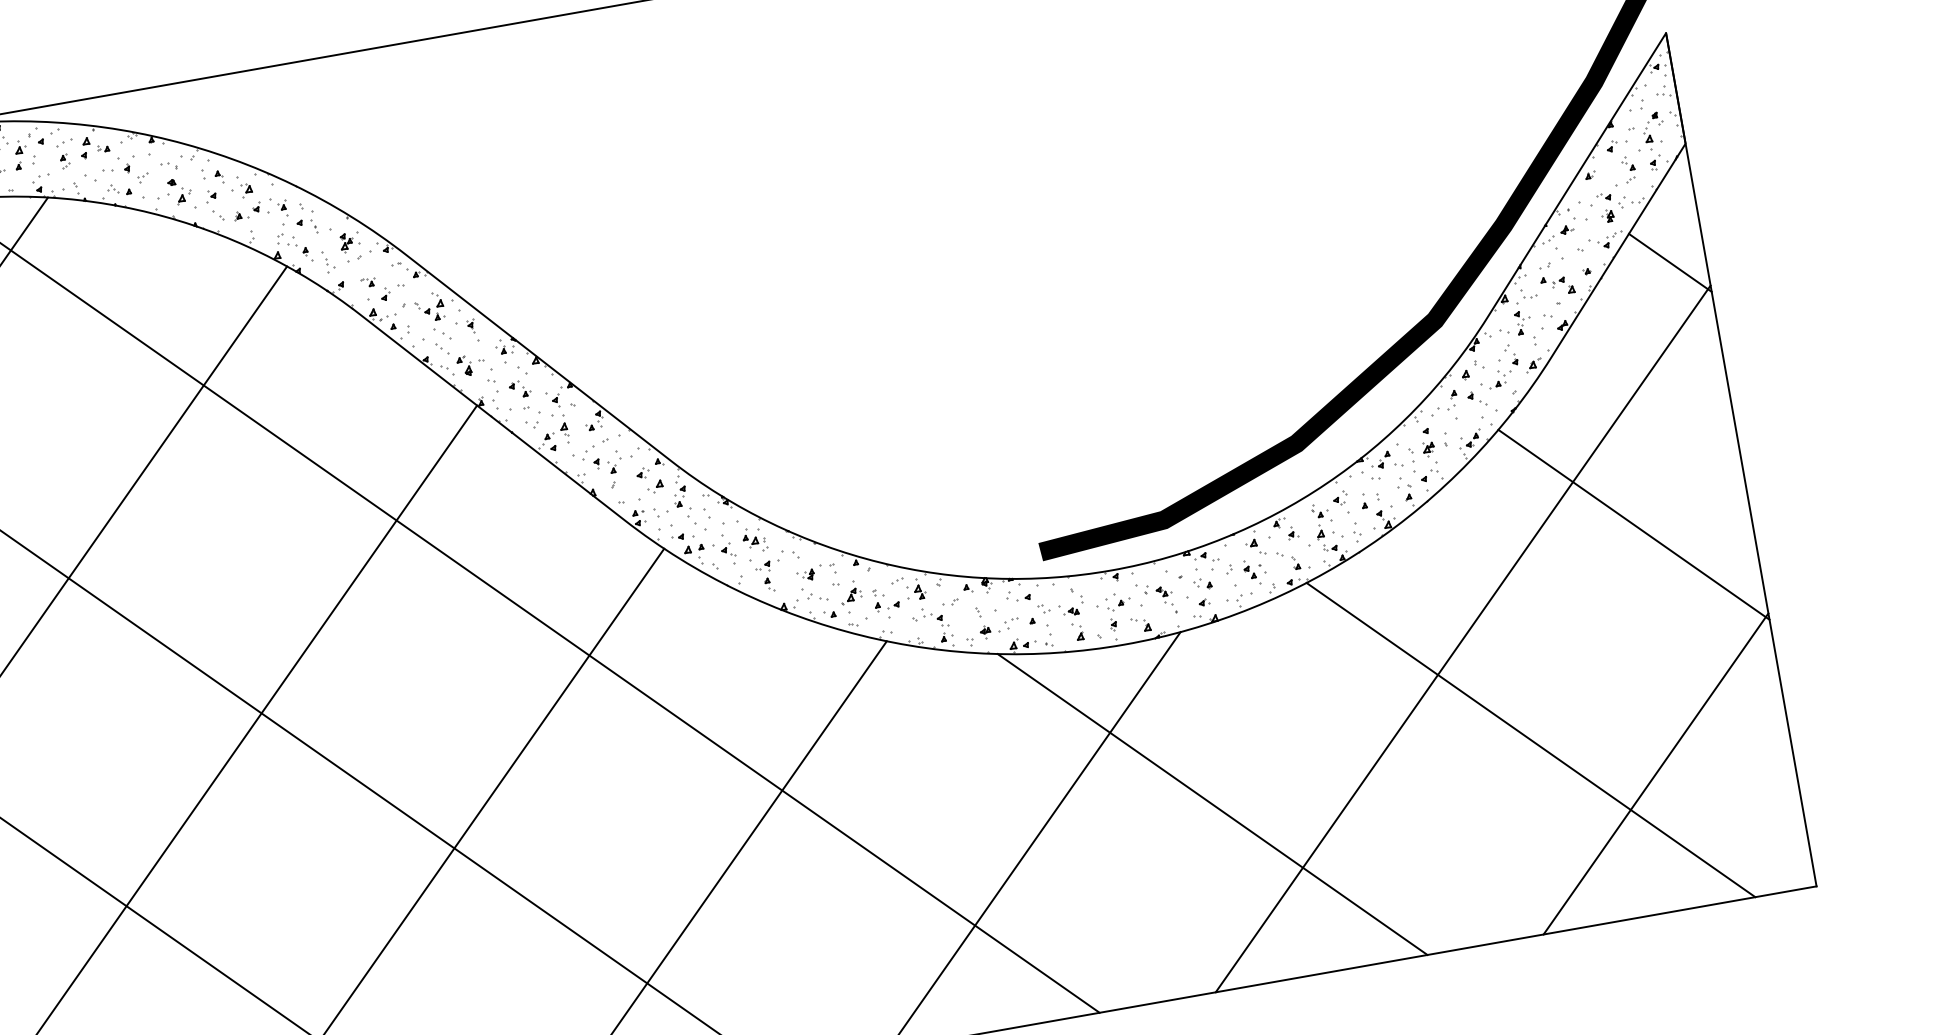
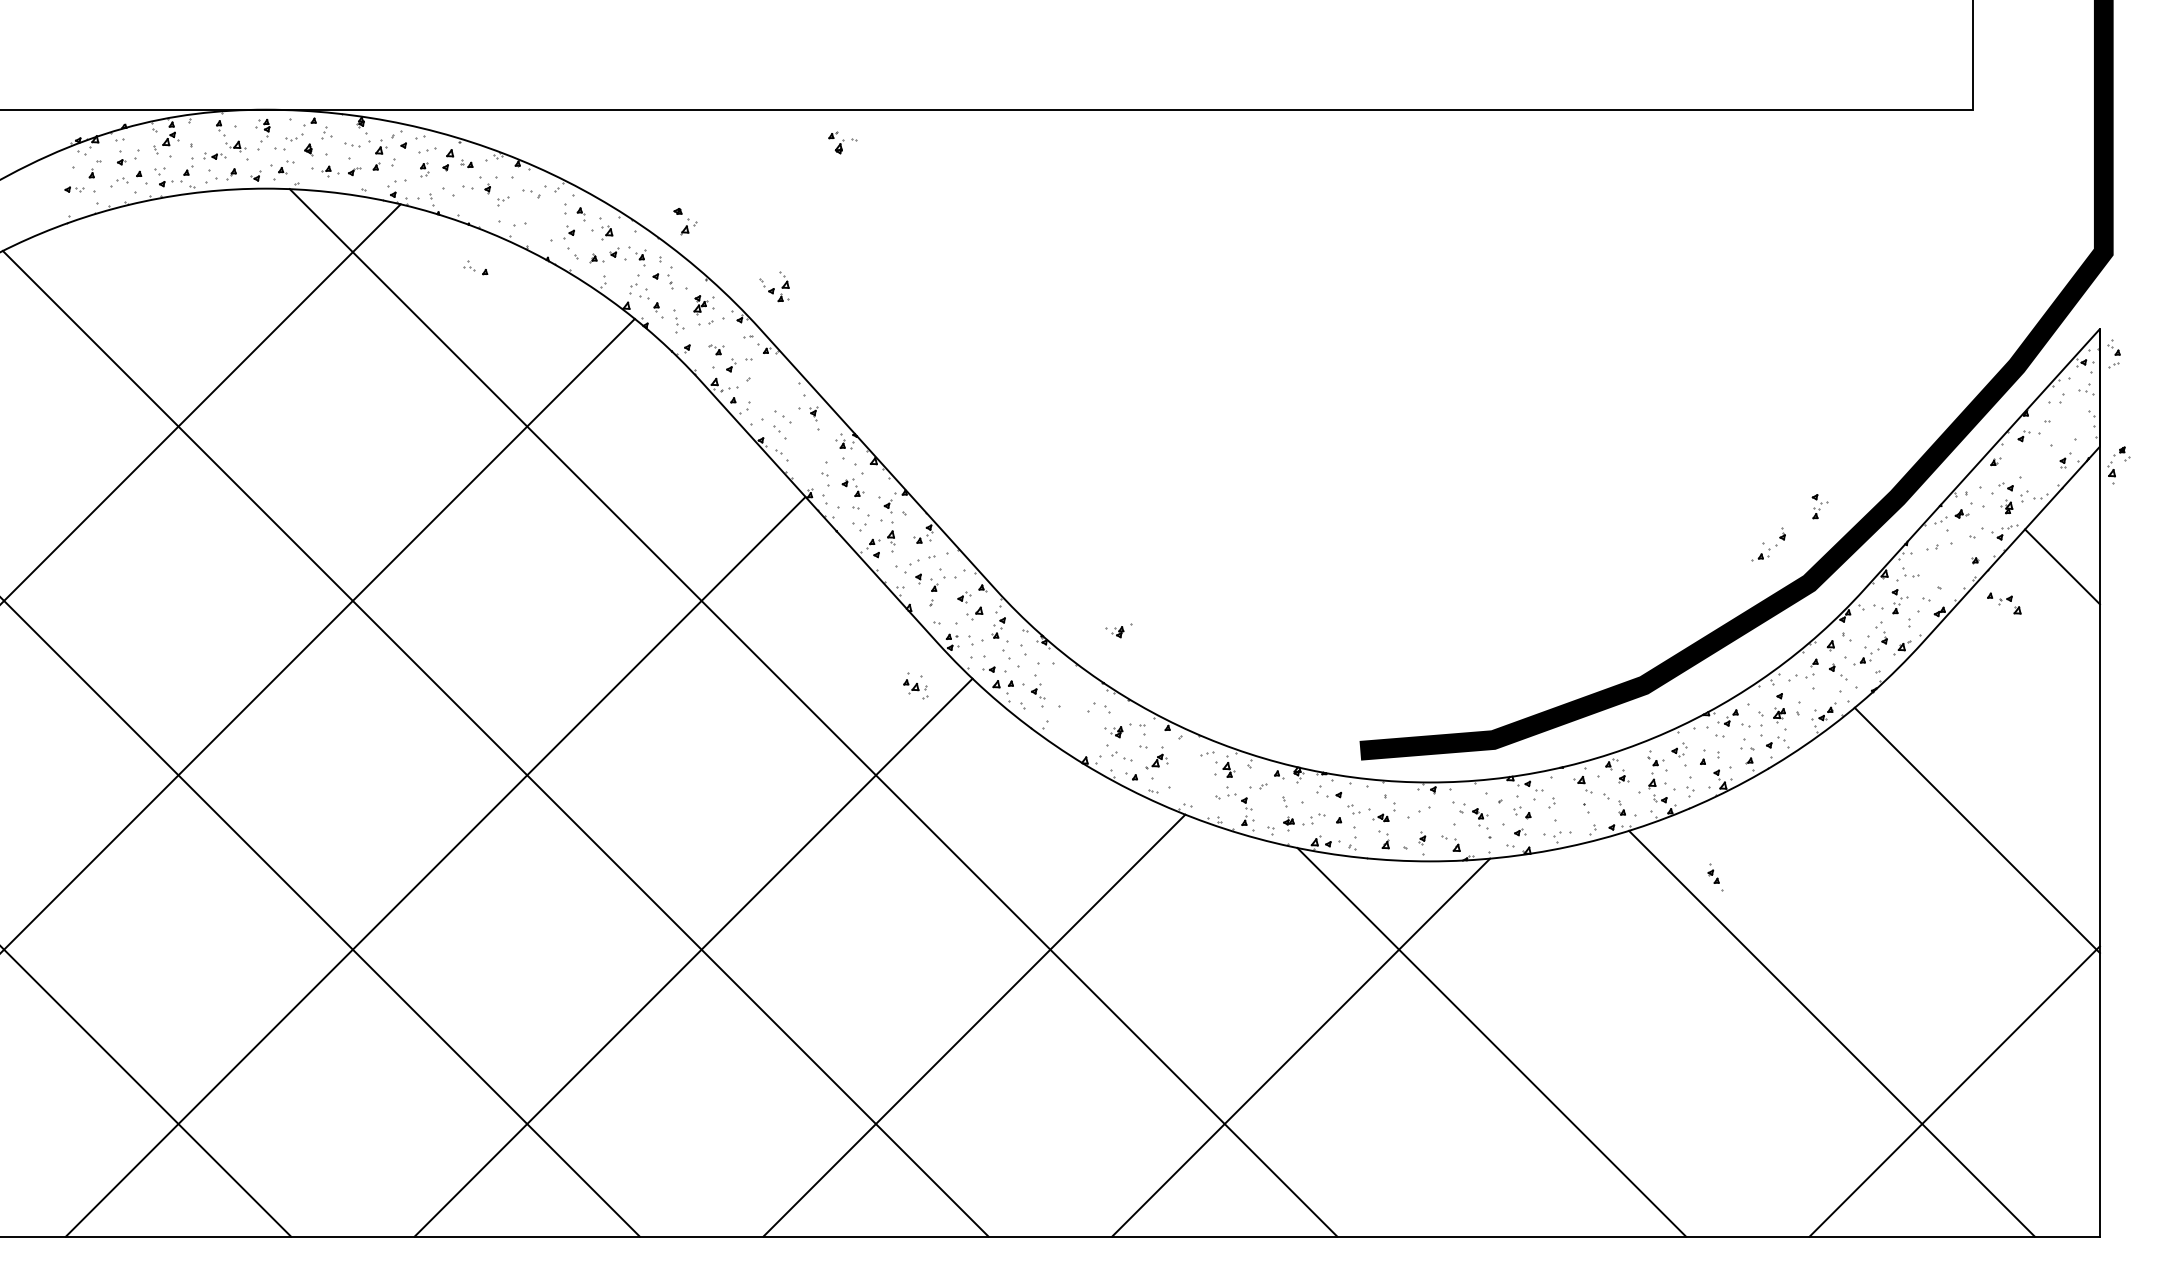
part: (1653, 130) -> (2118, 465), moved
part: (1628, 169) -> (2113, 353), moved
part: (118, 189) -> (475, 267), moved
part: (180, 190) -> (685, 221), moved
part: (1431, 246) -> (1819, 506), added
part: (1557, 285) -> (2004, 603), moved
part: (1390, 290) -> (1768, 544), added
part: (429, 306) -> (774, 286), moved
part: (470, 364) -> (842, 142), moved
part: (793, 479) -> (1118, 630), added
part: (754, 539) -> (915, 685), moved
part: (1251, 572) -> (1715, 877), moved
part: (764, 577) -> (1070, 726), removed
part: (1118, 604) -> (1431, 818), removed
part: (888, 607) -> (1193, 780), removed
line: (1462, 638) -> (1779, 916), removed

